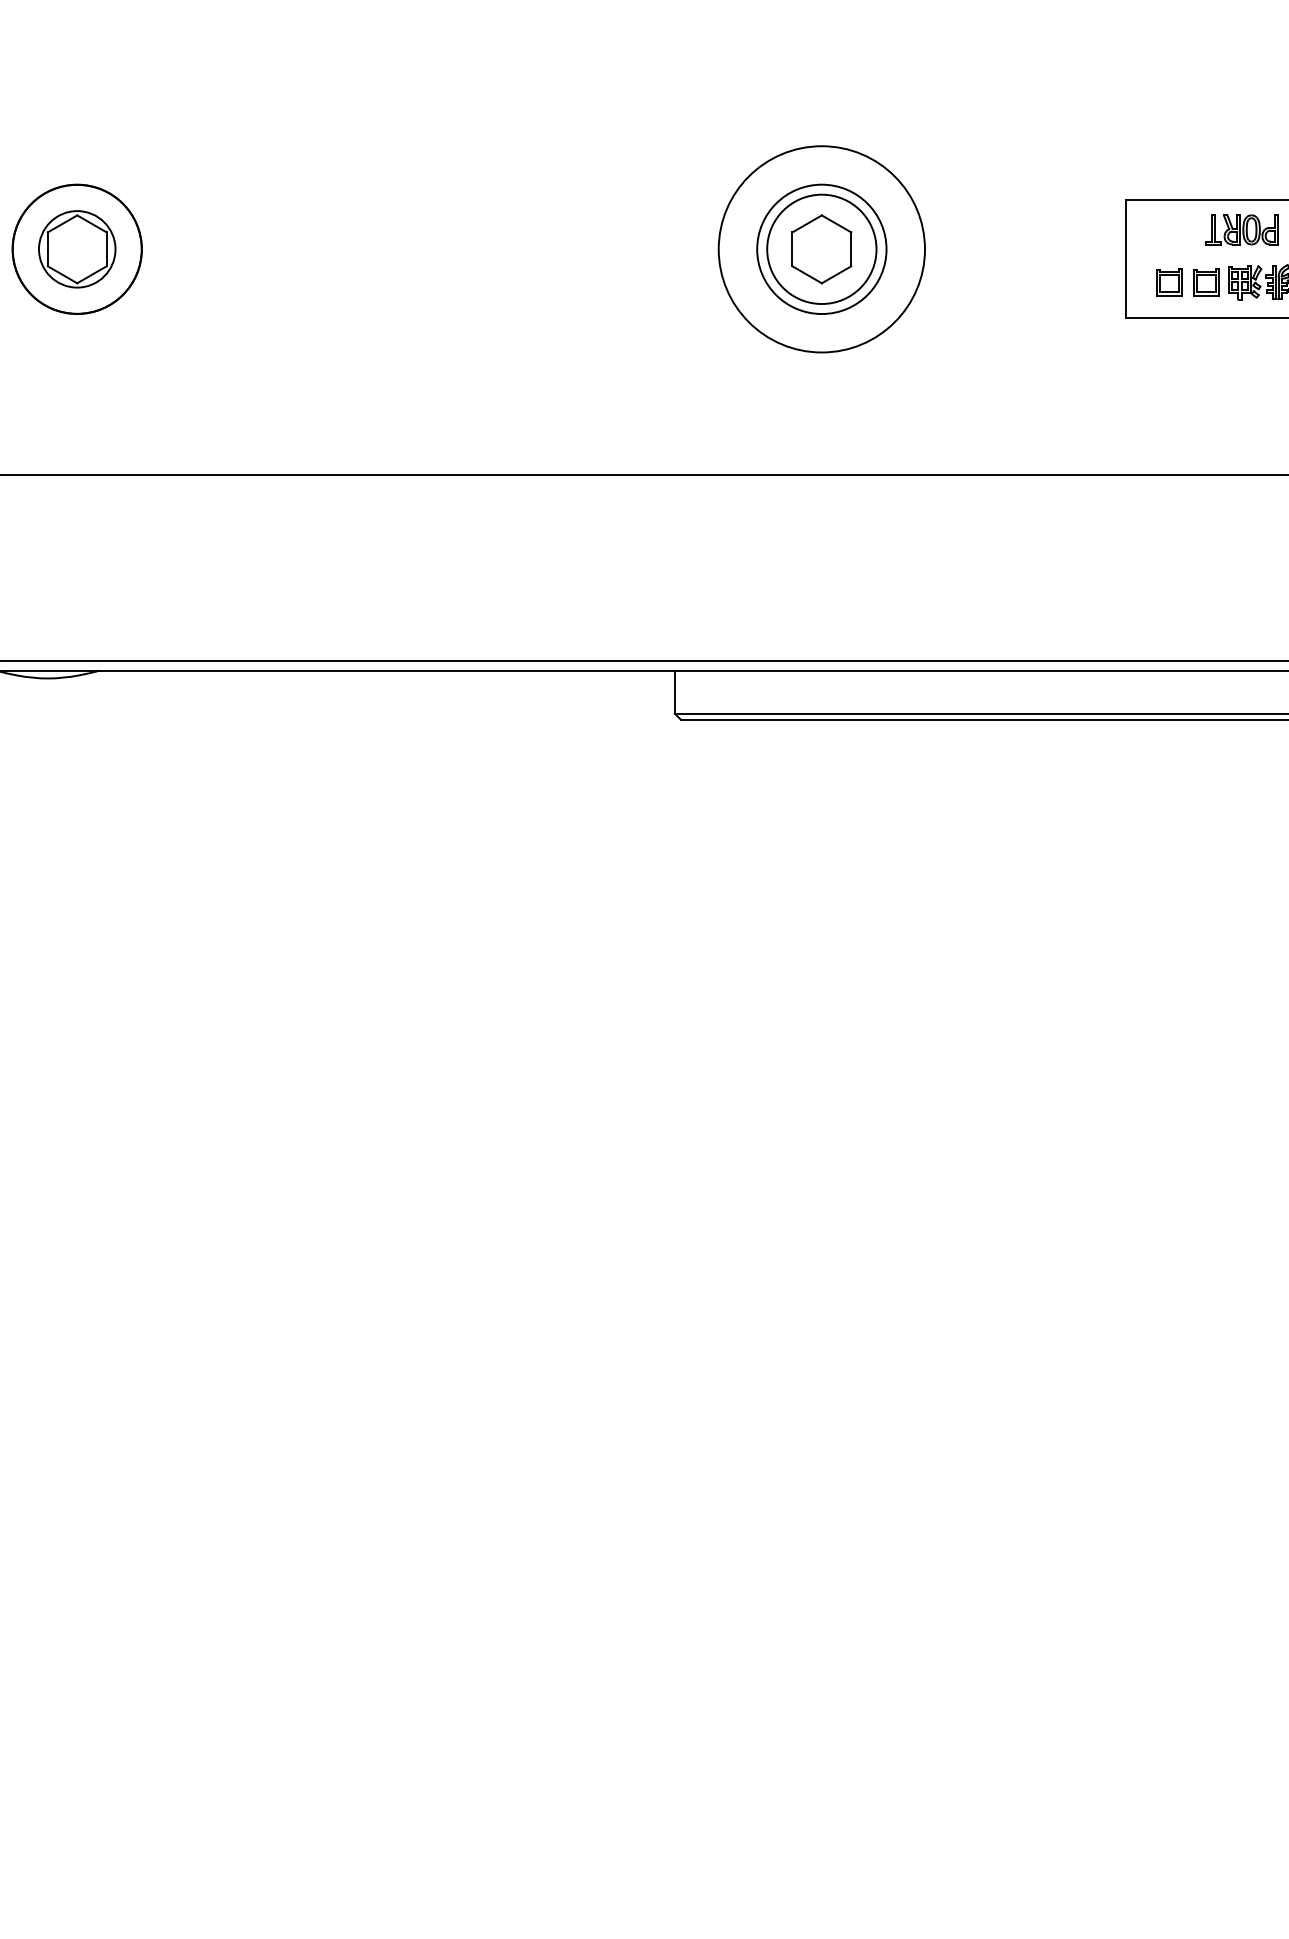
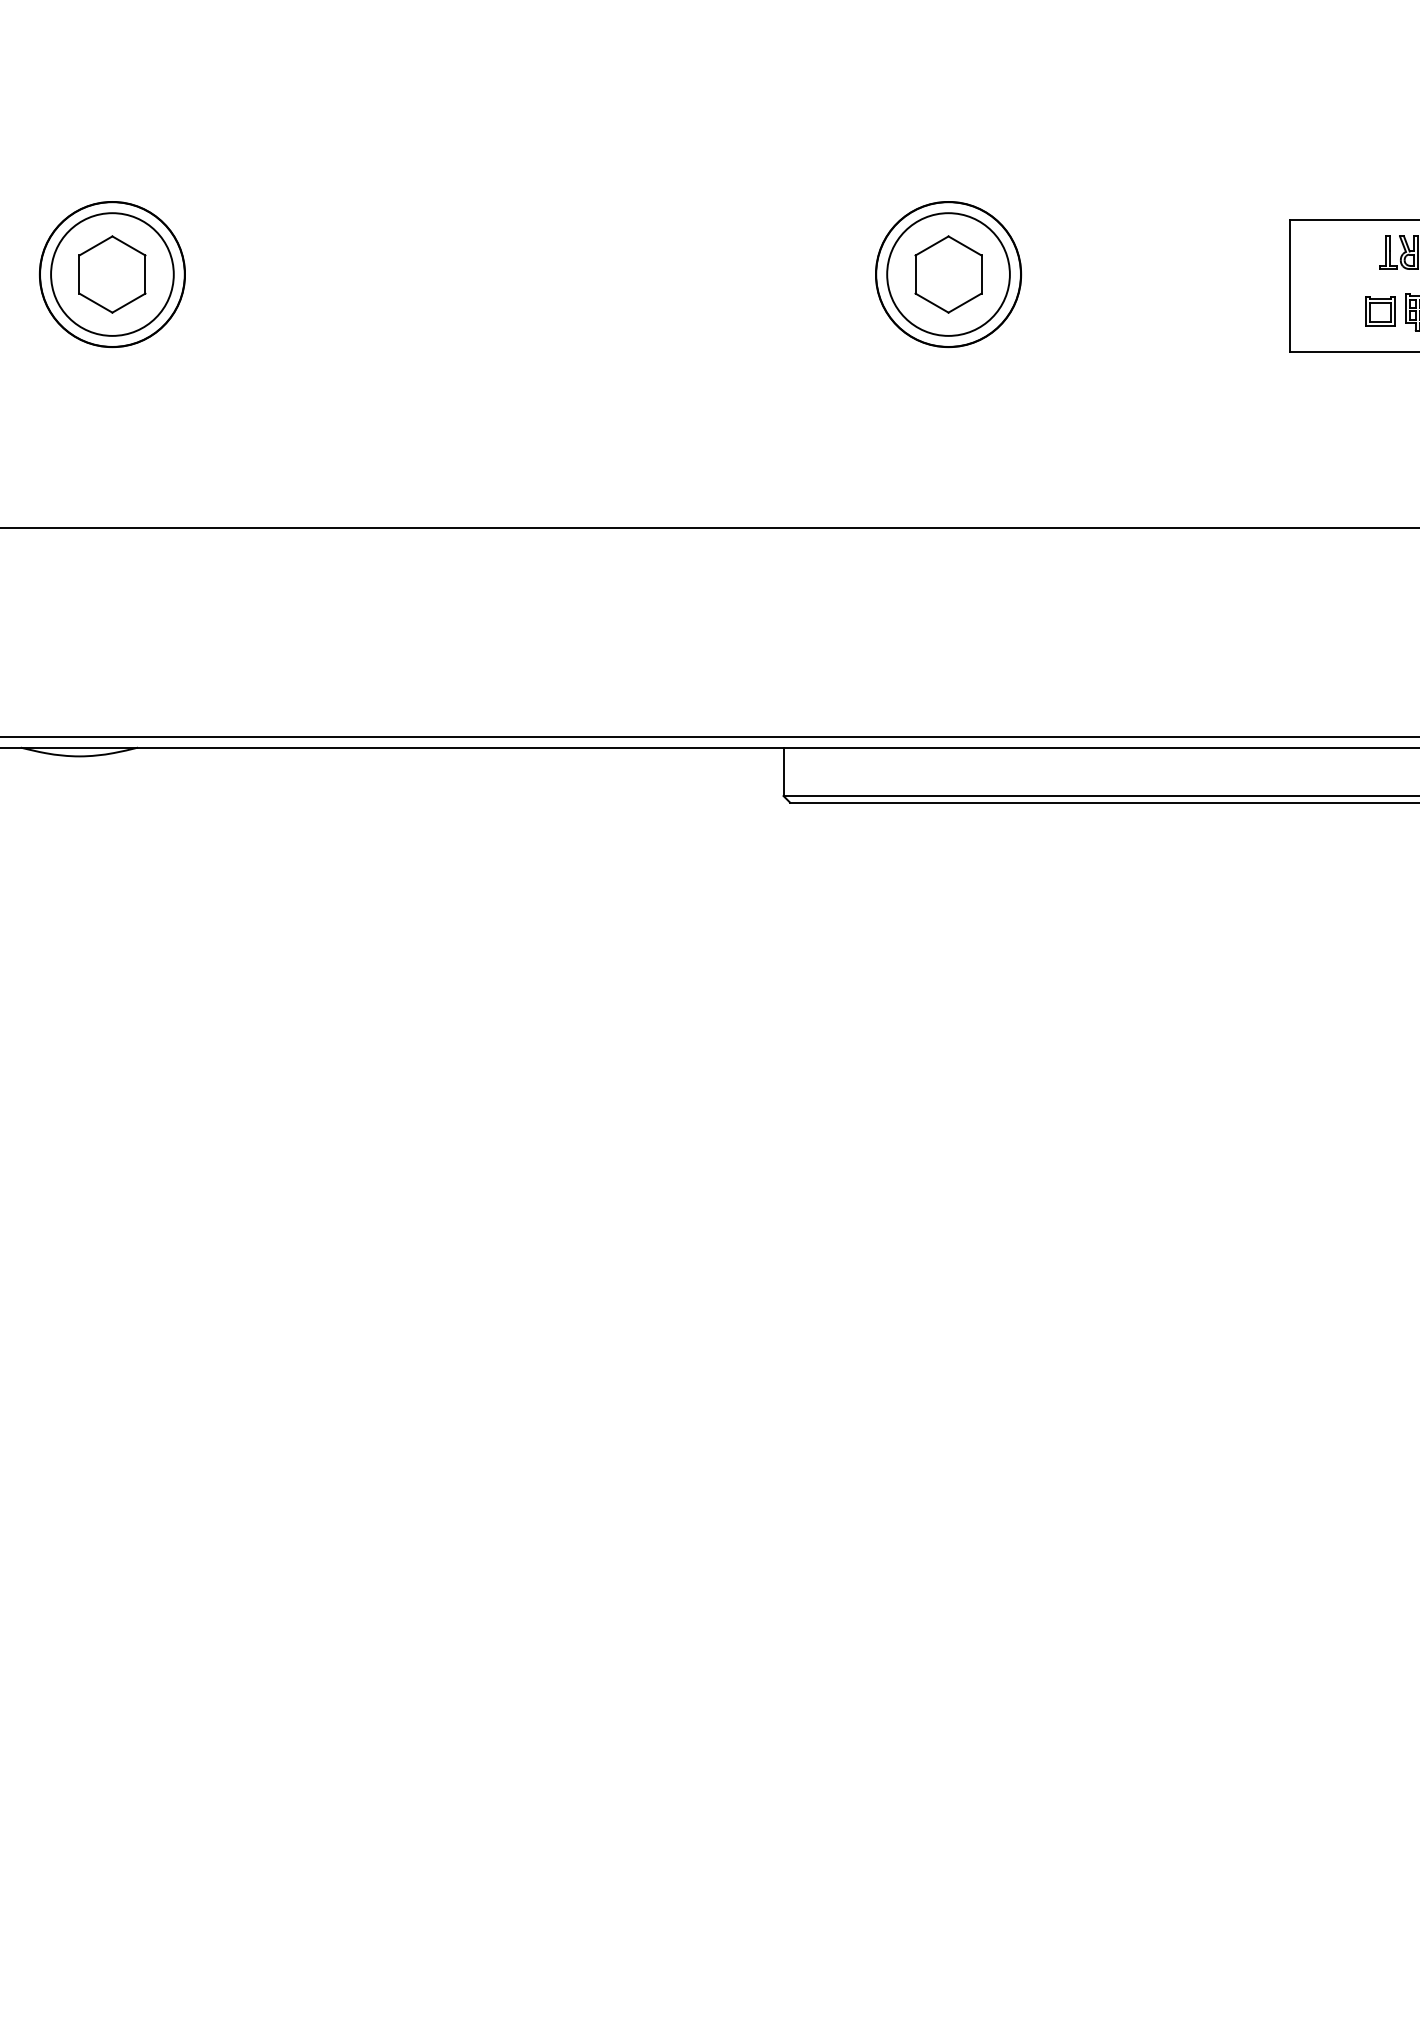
circle: (821, 248) -> (948, 273), size x0.62
circle: (76, 249) -> (111, 274), size x1.43
part: (1169, 282) -> (1338, 311), removed

